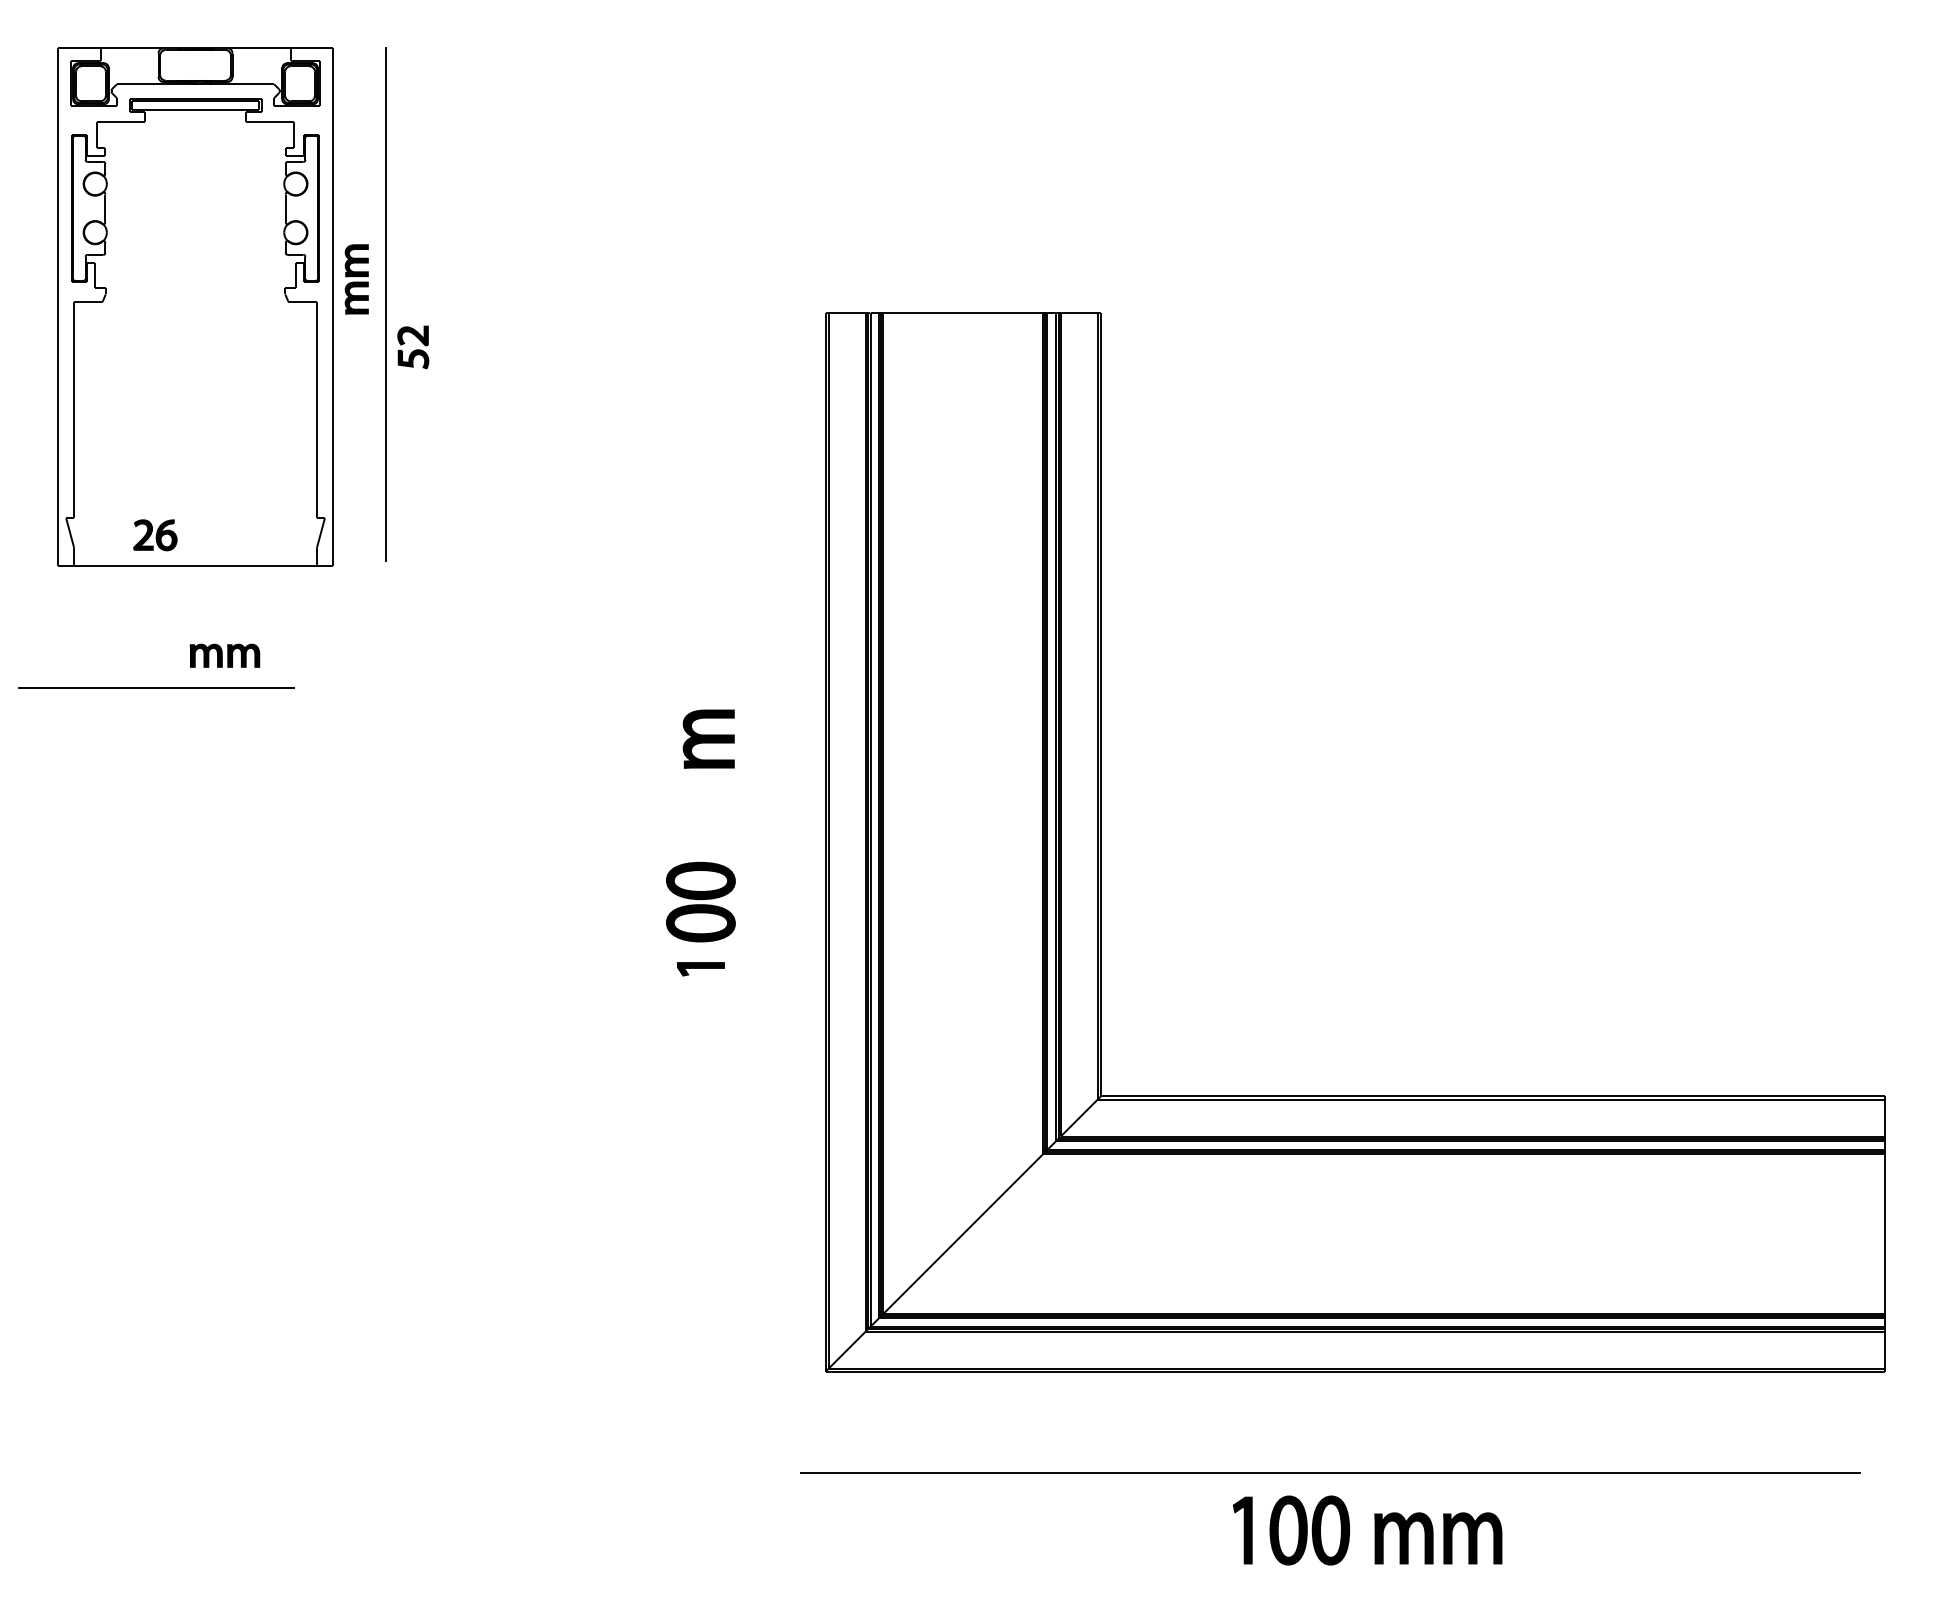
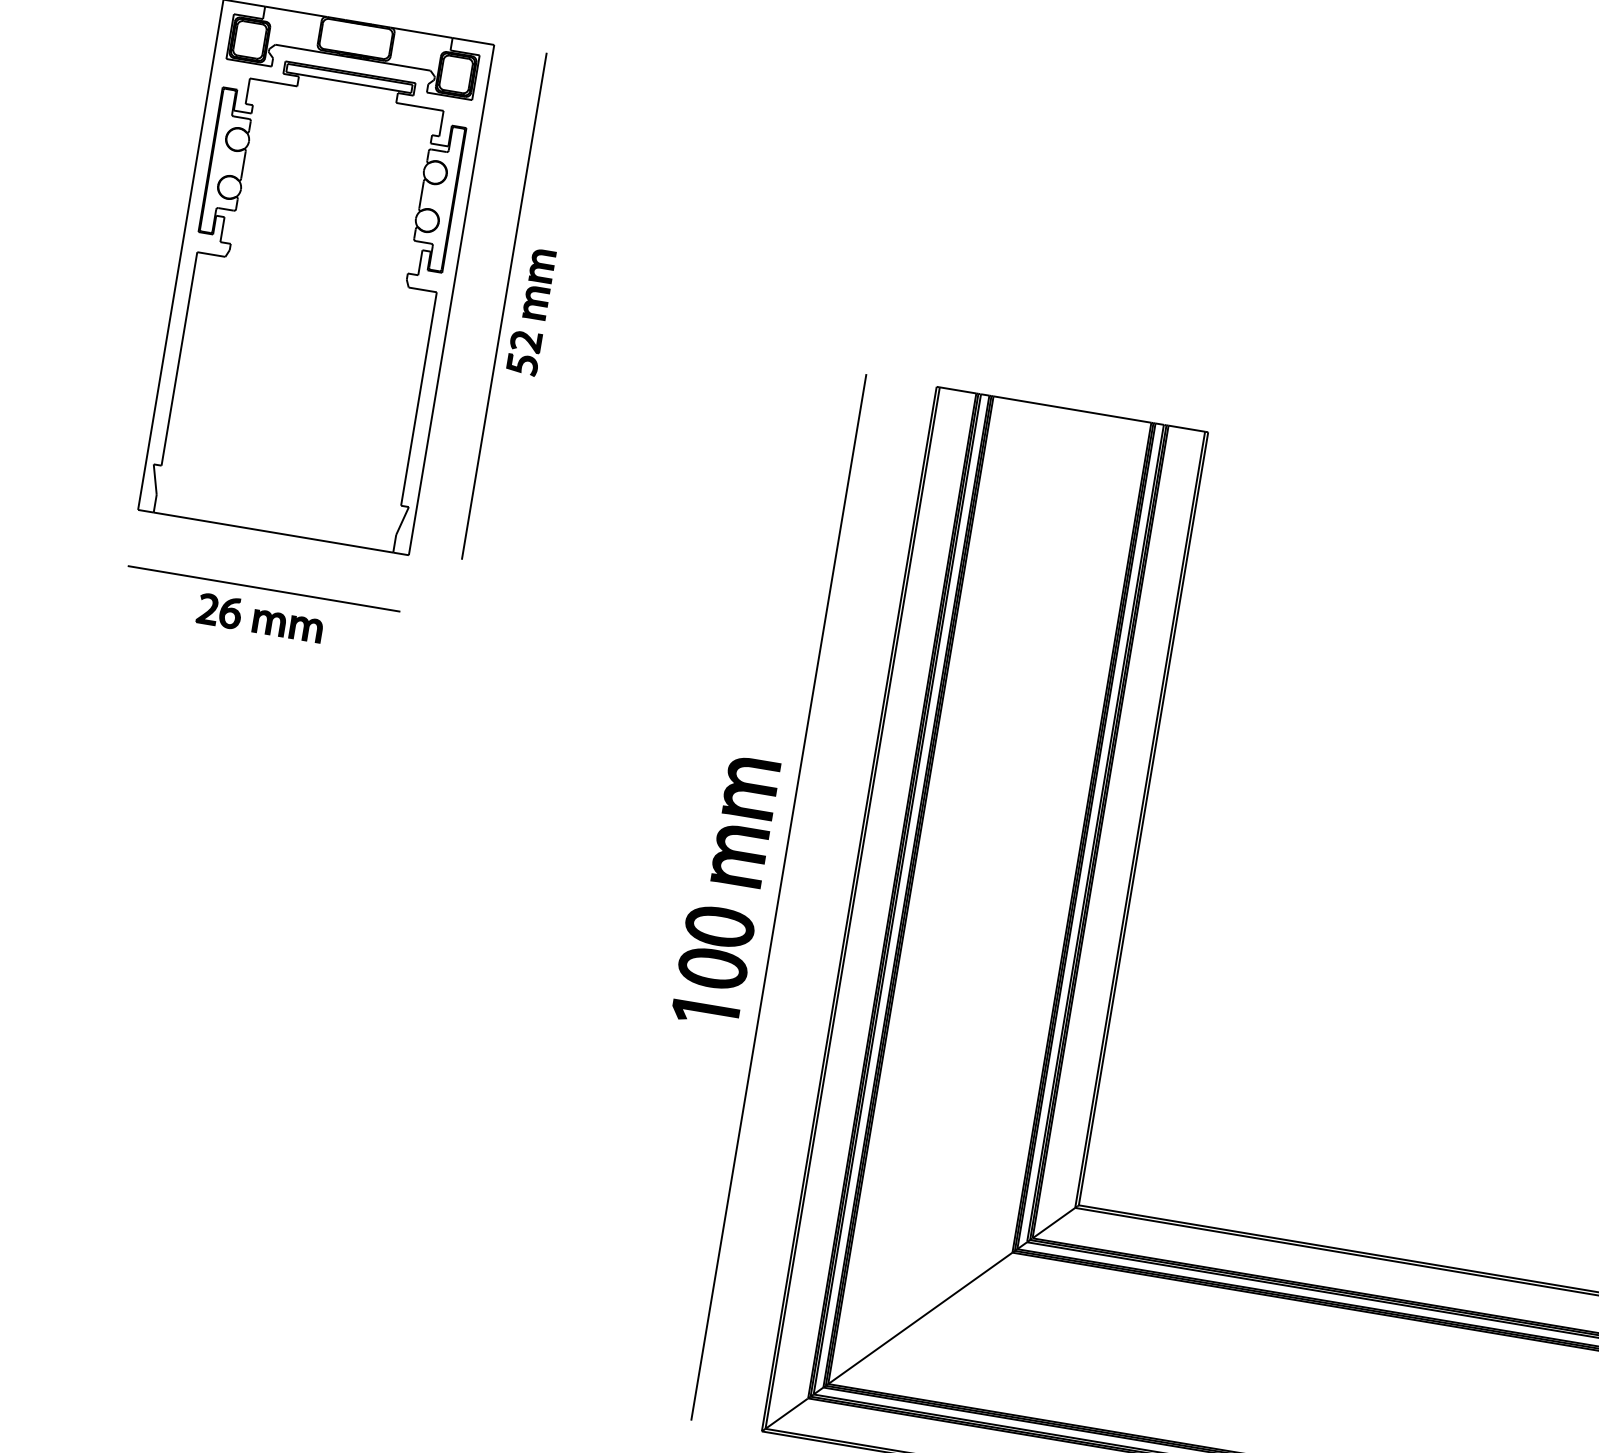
part: (356, 279) -> (539, 284), moved
part: (155, 535) -> (219, 611), moved
line: (156, 687) -> (264, 588), moved
part: (708, 807) -> (739, 855), added
line: (754, 841) -> (779, 896), added
part: (700, 969) -> (704, 1014), size x1.43

